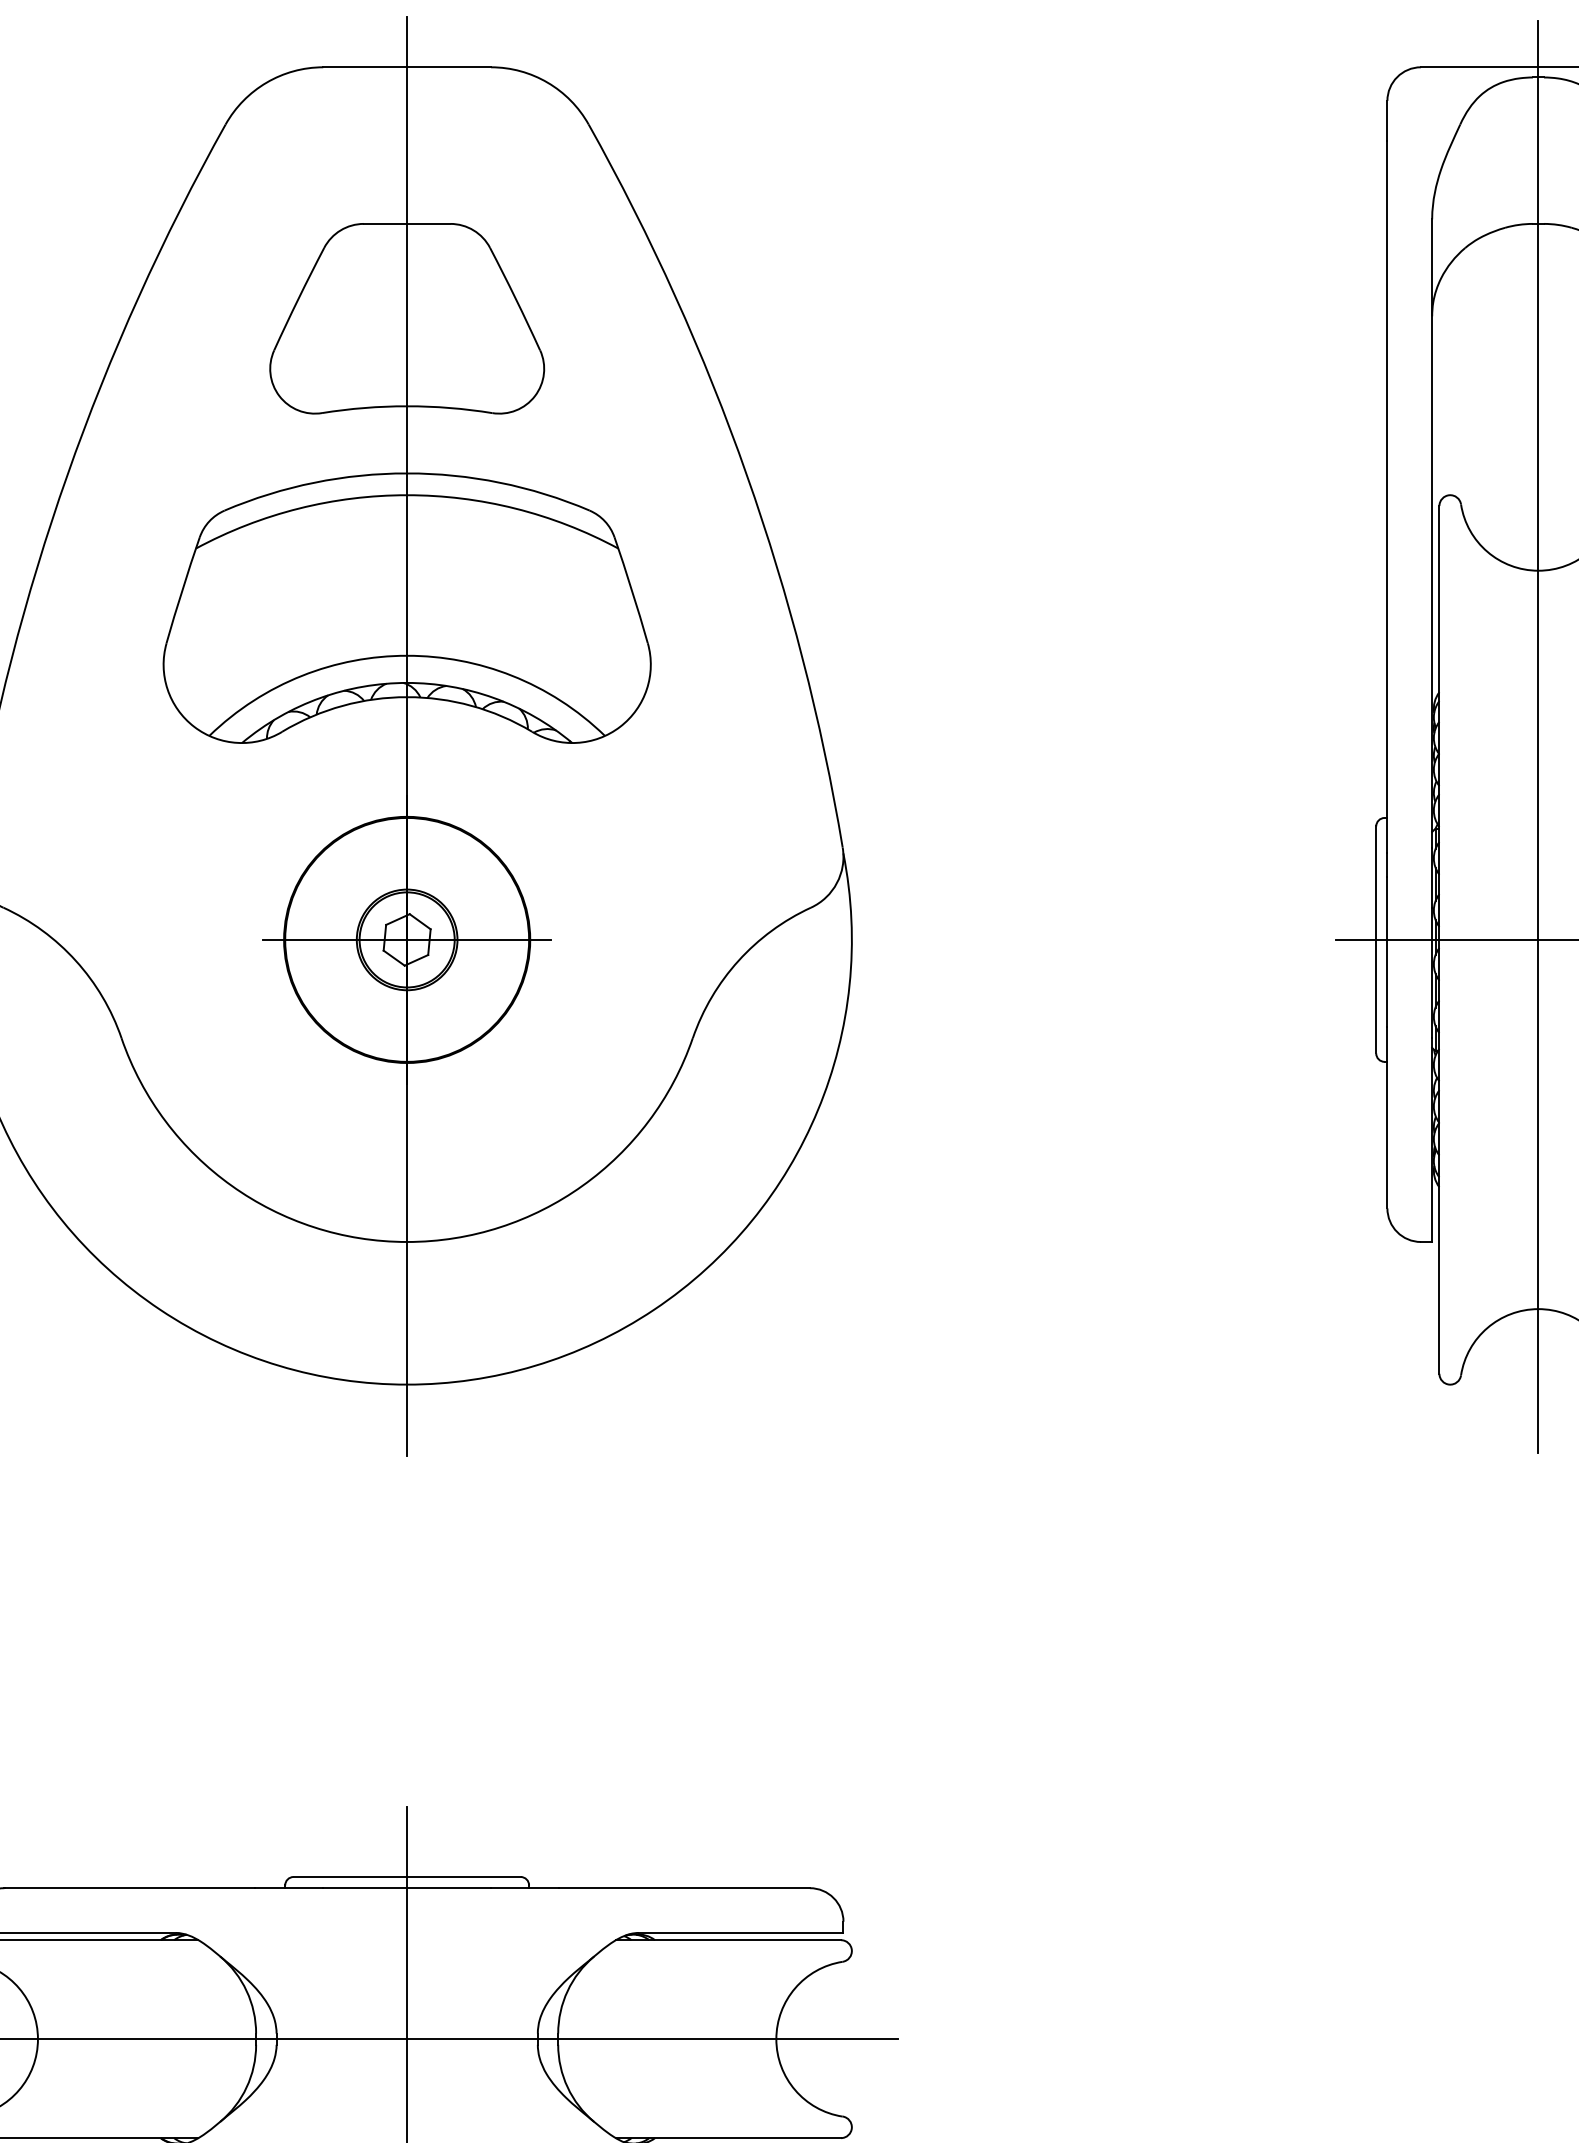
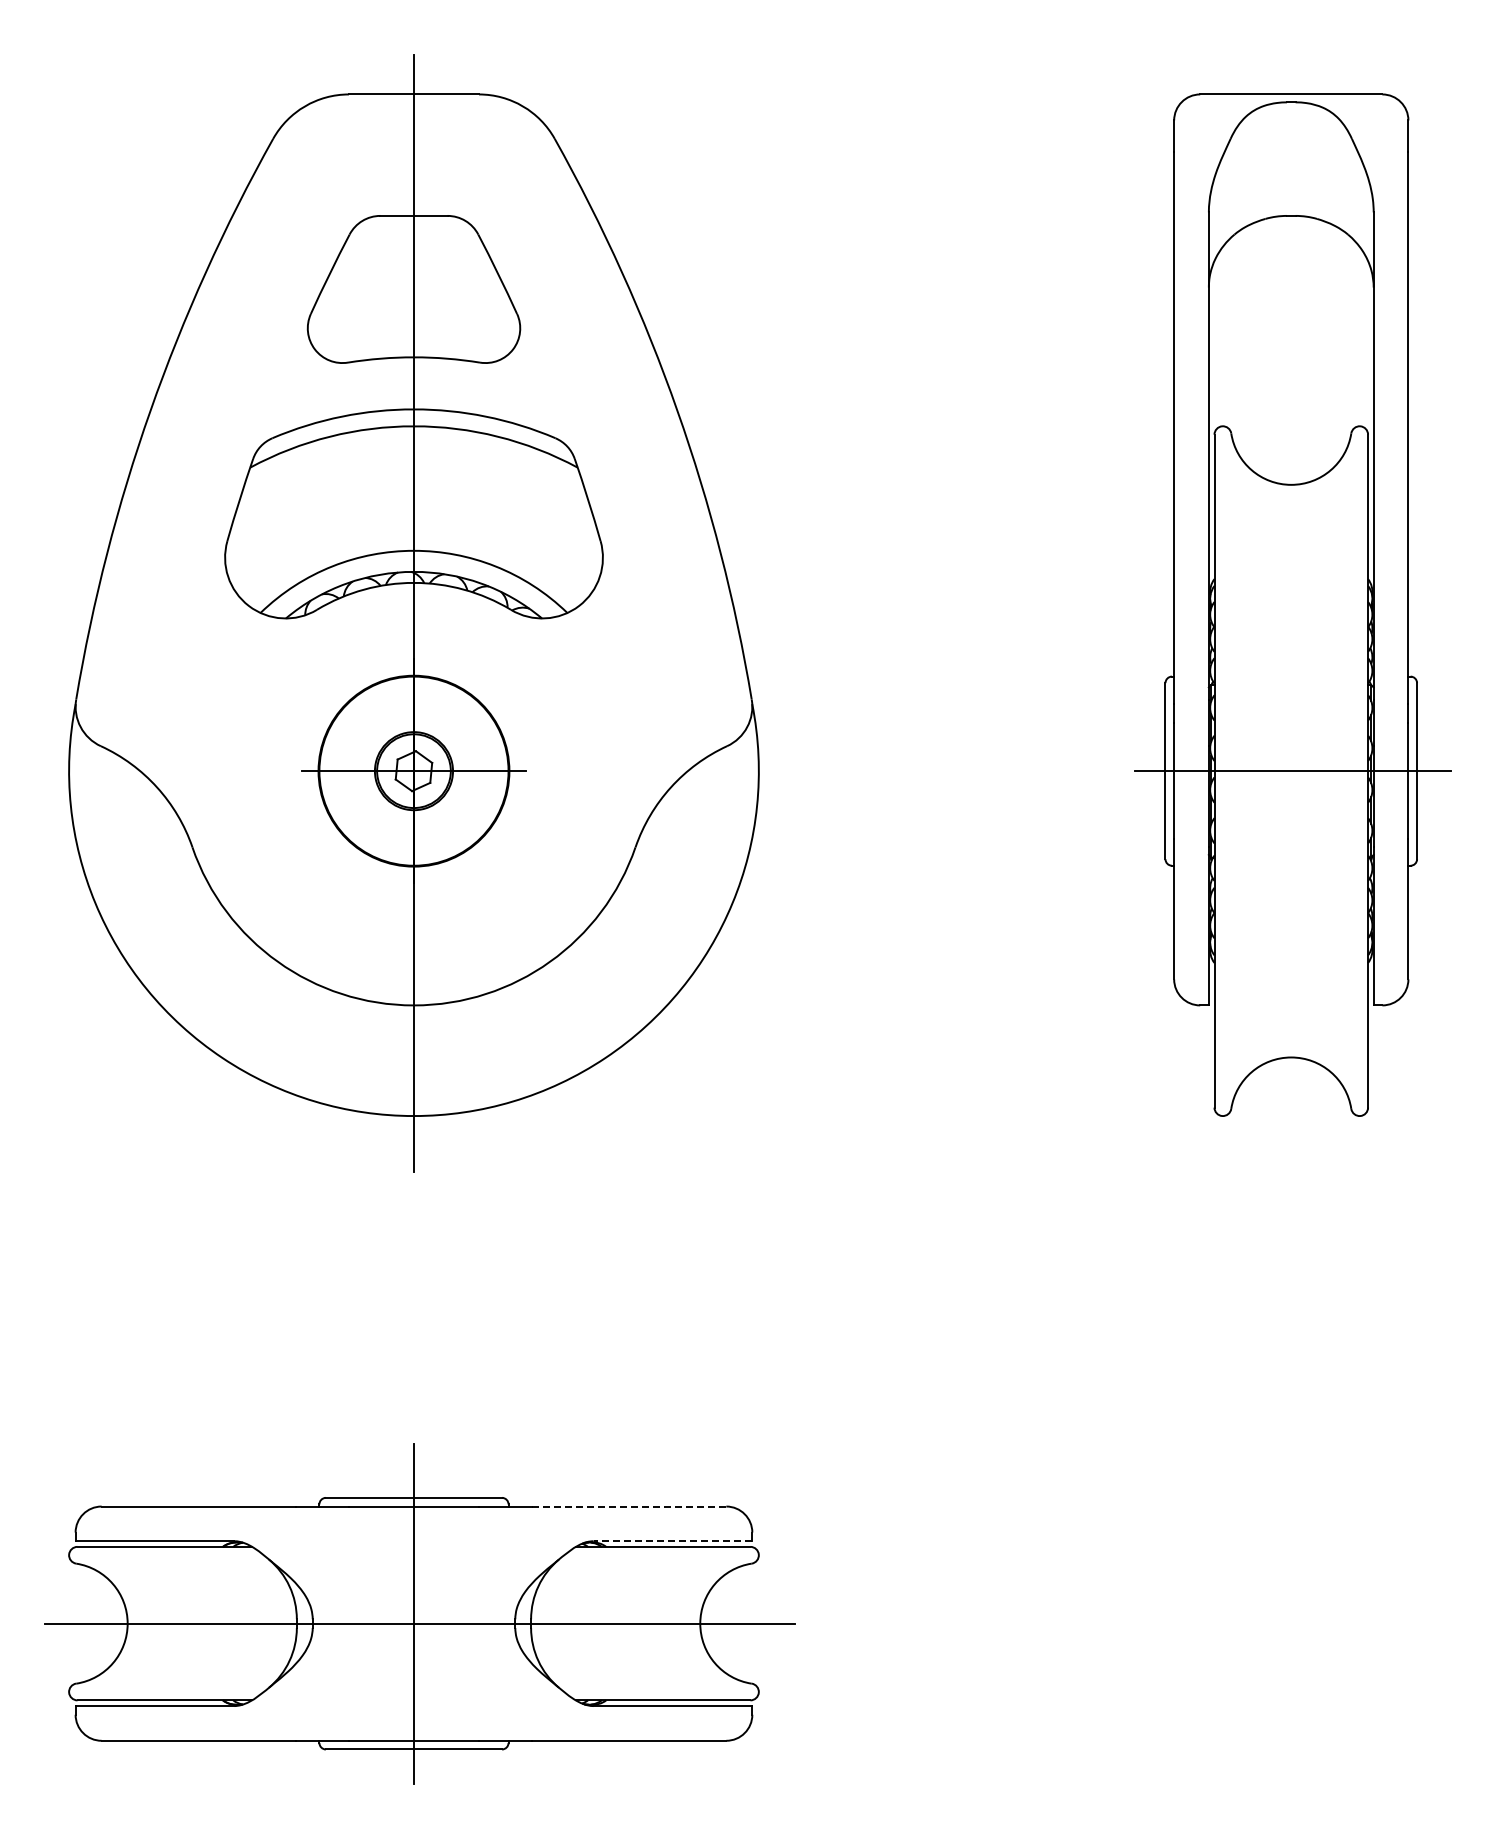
line: (1538, 736) -> (1291, 613), removed
line: (685, 1888) -> (629, 1506), solid -> dashed
line: (740, 1933) -> (672, 1541), solid -> dashed

